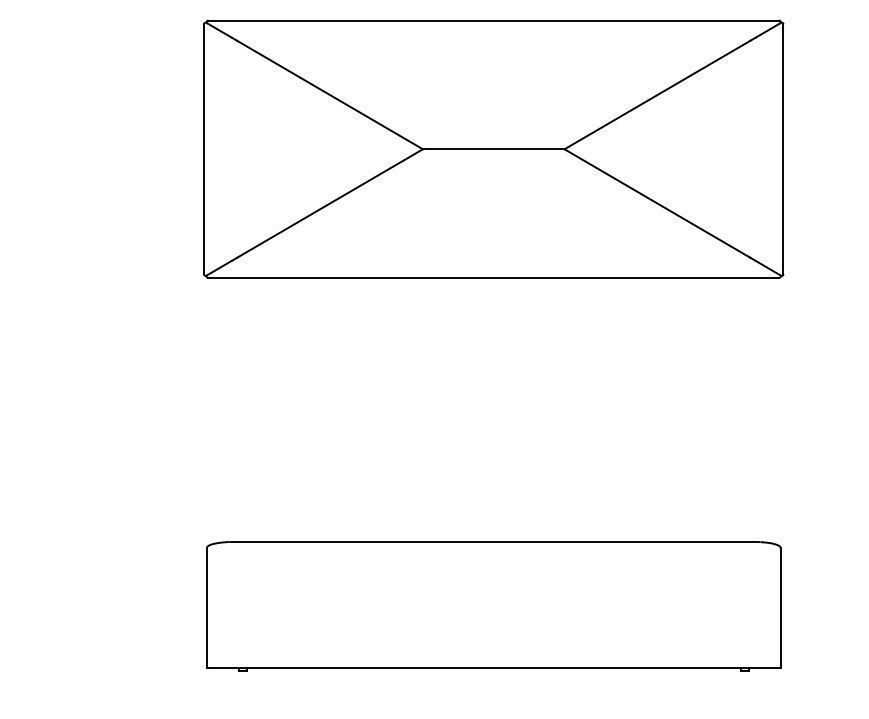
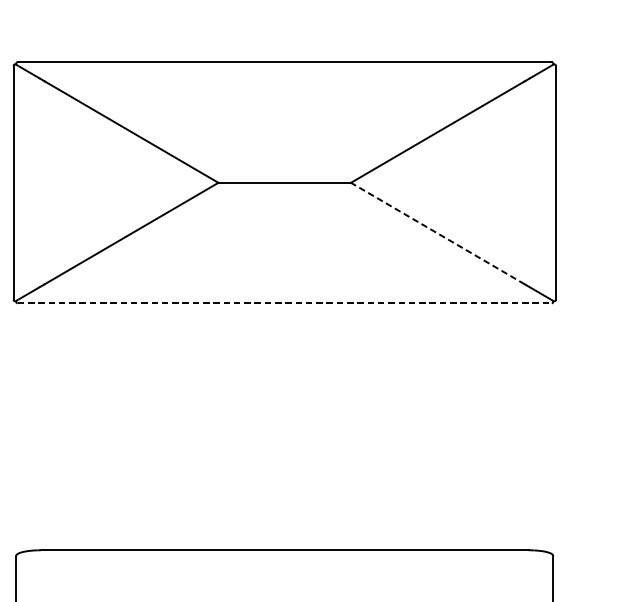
line: (657, 203) -> (437, 233), solid -> dashed
line: (494, 278) -> (285, 303), solid -> dashed

